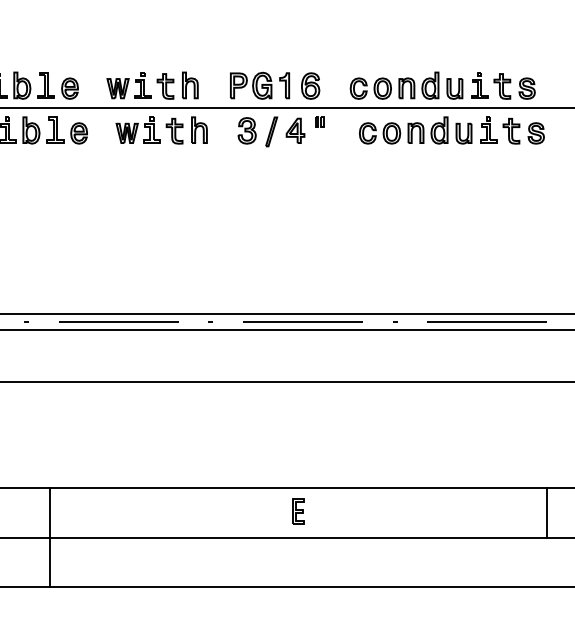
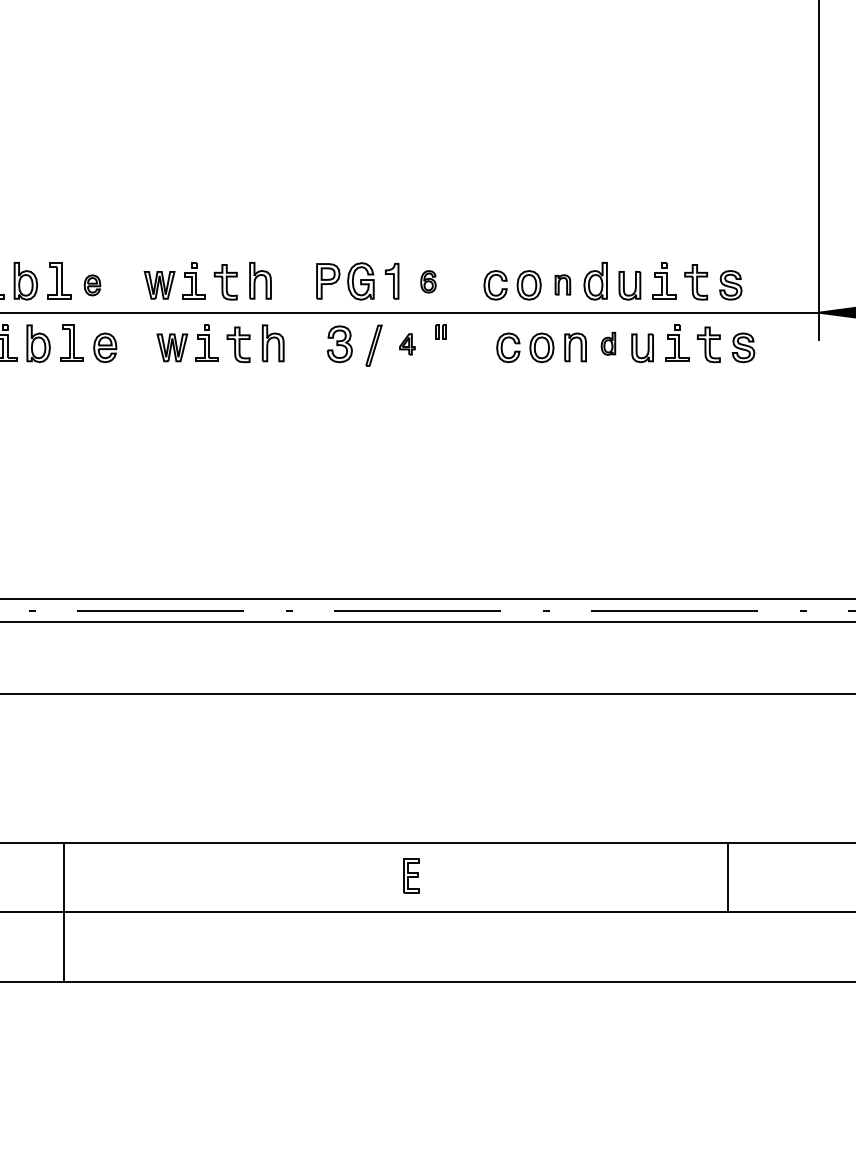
part: (310, 85) -> (428, 281), size x0.6
part: (70, 88) -> (92, 285), size x0.7
part: (406, 88) -> (562, 284), size x0.7
part: (439, 130) -> (608, 343), size x0.6
part: (295, 131) -> (407, 344), size x0.6
line: (547, 512) -> (727, 877), moved

